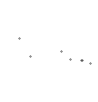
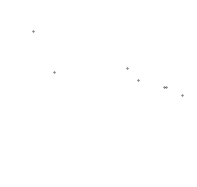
part: (66, 55) -> (133, 74), size x0.62

